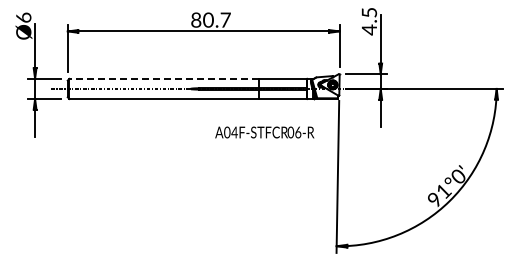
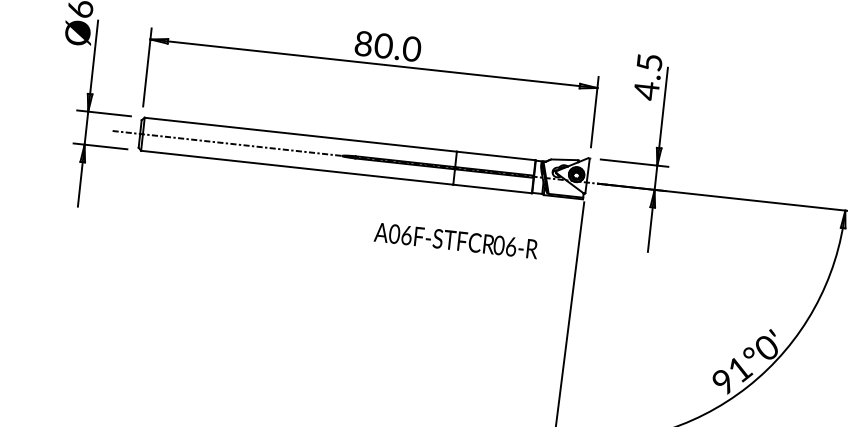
text: (225, 19) -> (411, 48), 80.7 -> 80.0
line: (164, 78) -> (301, 134), dashed -> solid
text: (234, 132) -> (406, 235), A04F-STFCR -> A06F-STFCR

